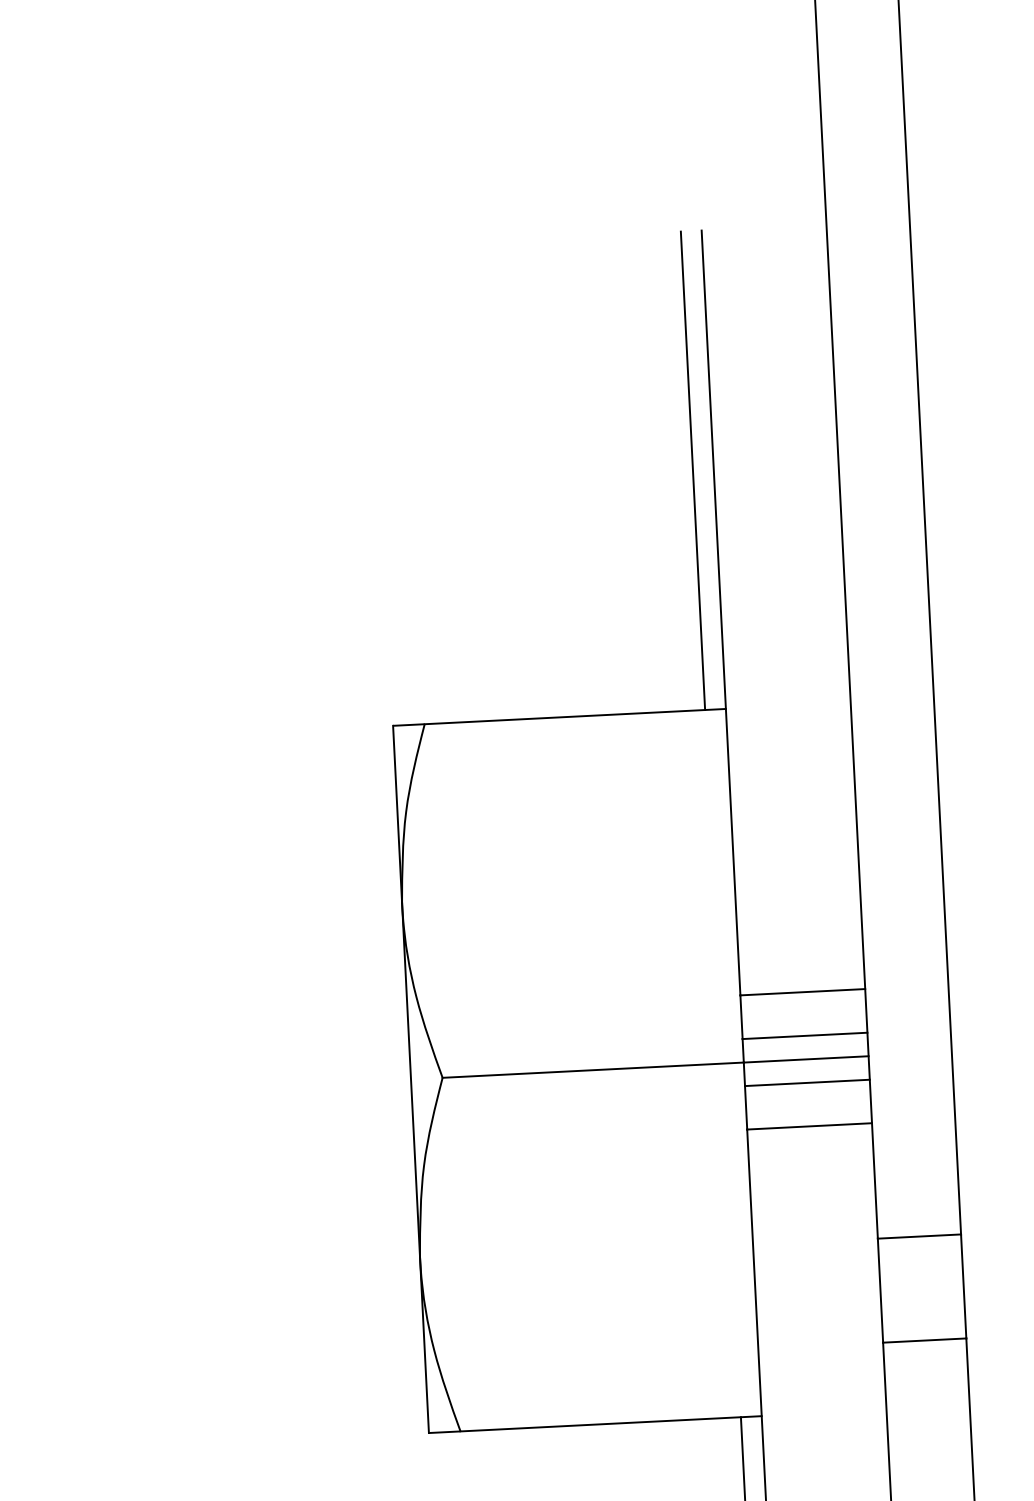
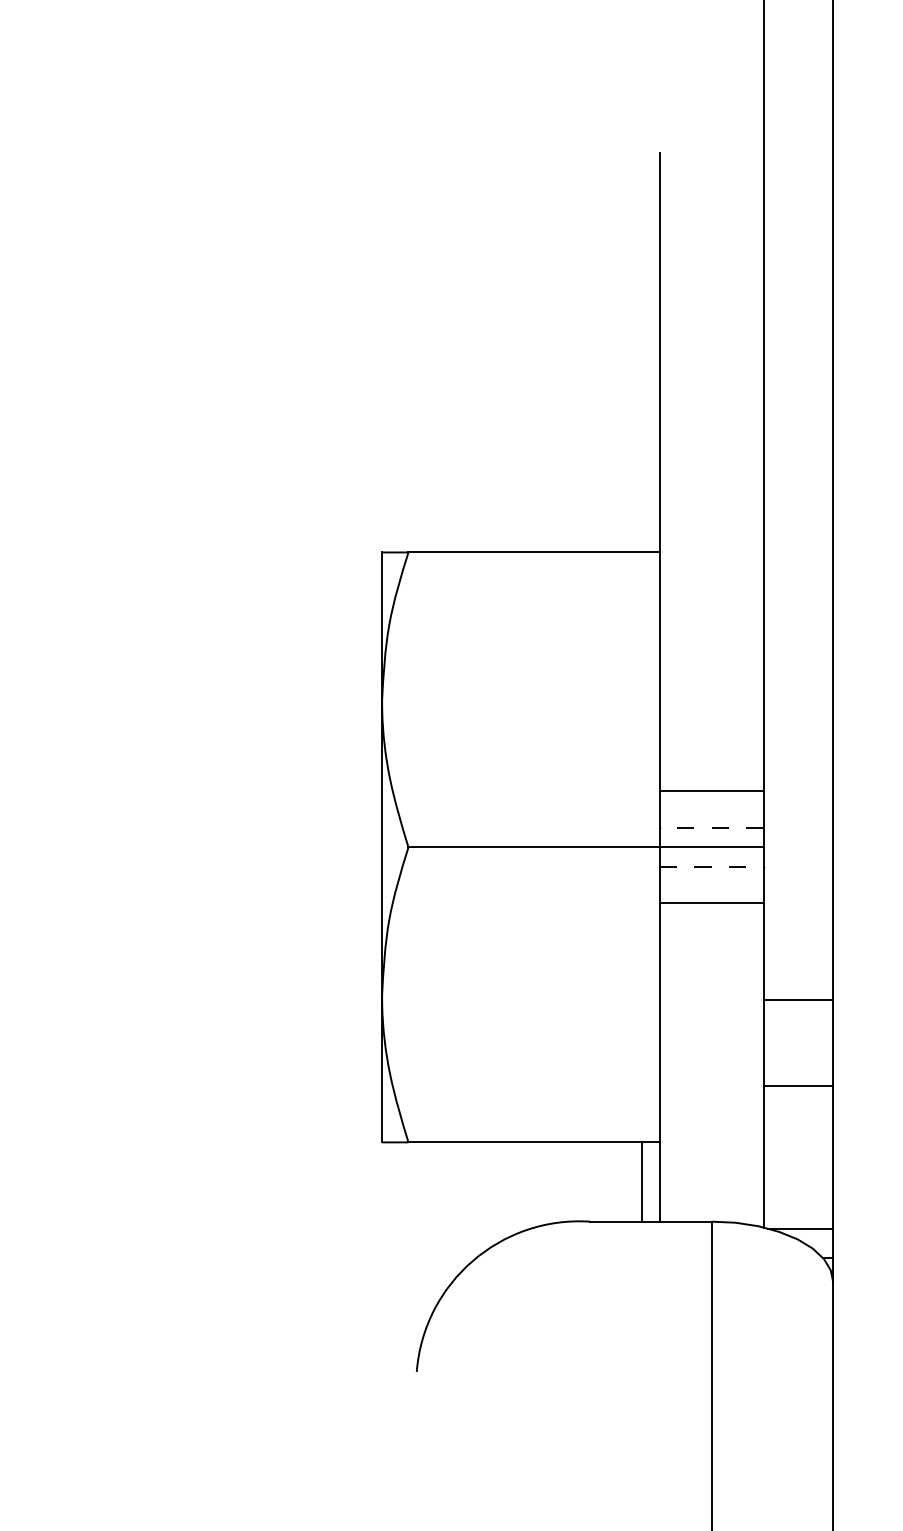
line: (693, 470) -> (642, 352), removed
line: (804, 1035) -> (711, 827), solid -> dashed
line: (808, 1083) -> (712, 867), solid -> dashed

